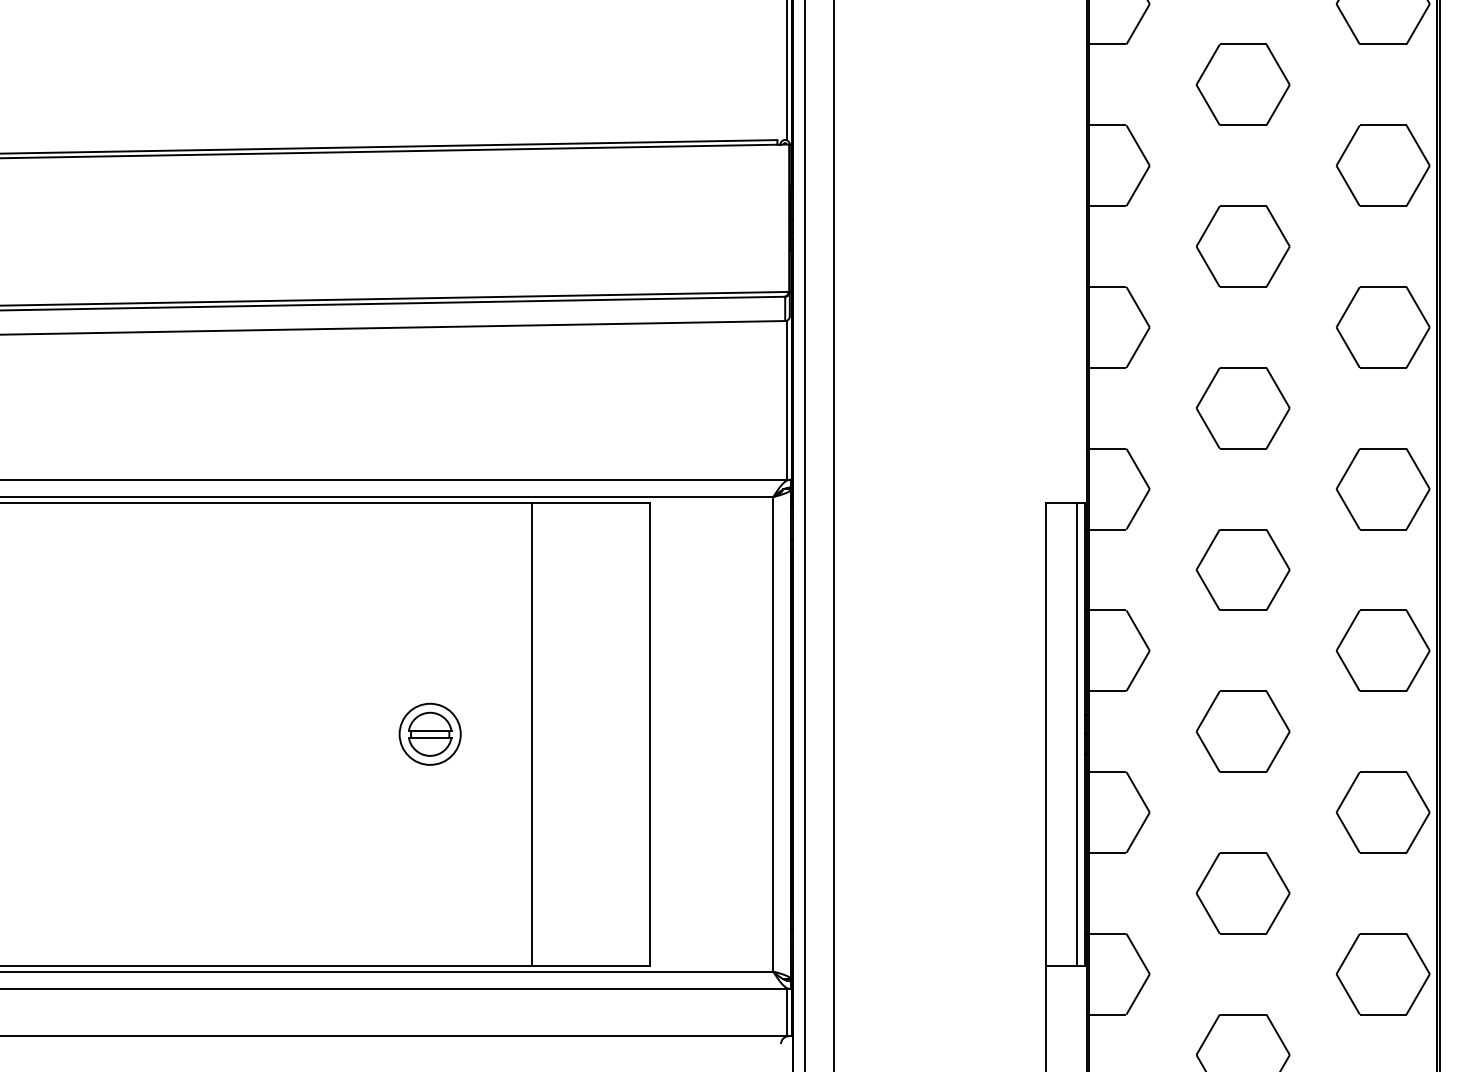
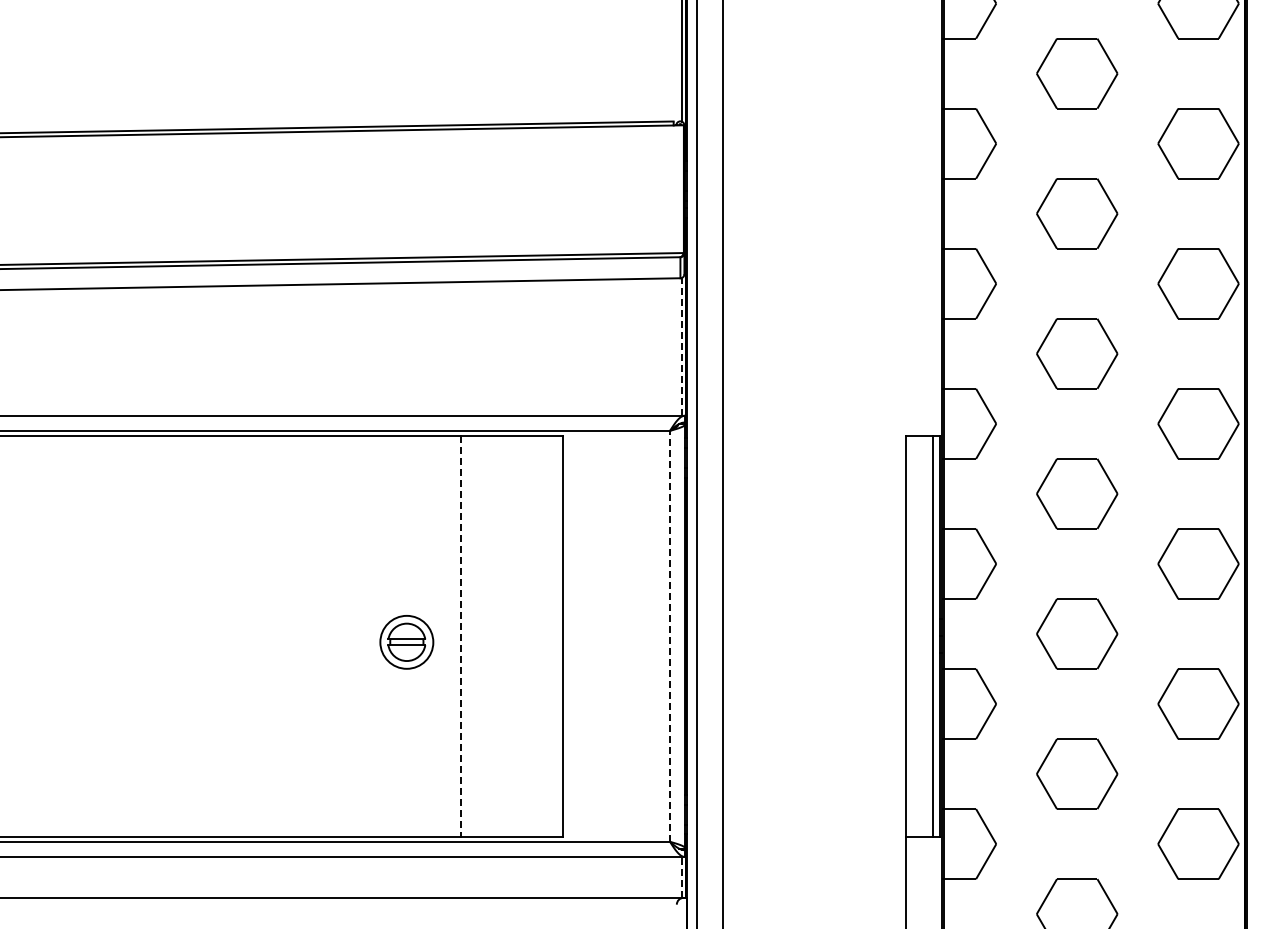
line: (786, 399) -> (681, 346), solid -> dashed
line: (773, 733) -> (670, 635), solid -> dashed
part: (429, 734) -> (406, 642), moved
line: (532, 734) -> (461, 636), solid -> dashed
line: (786, 1011) -> (681, 876), solid -> dashed

